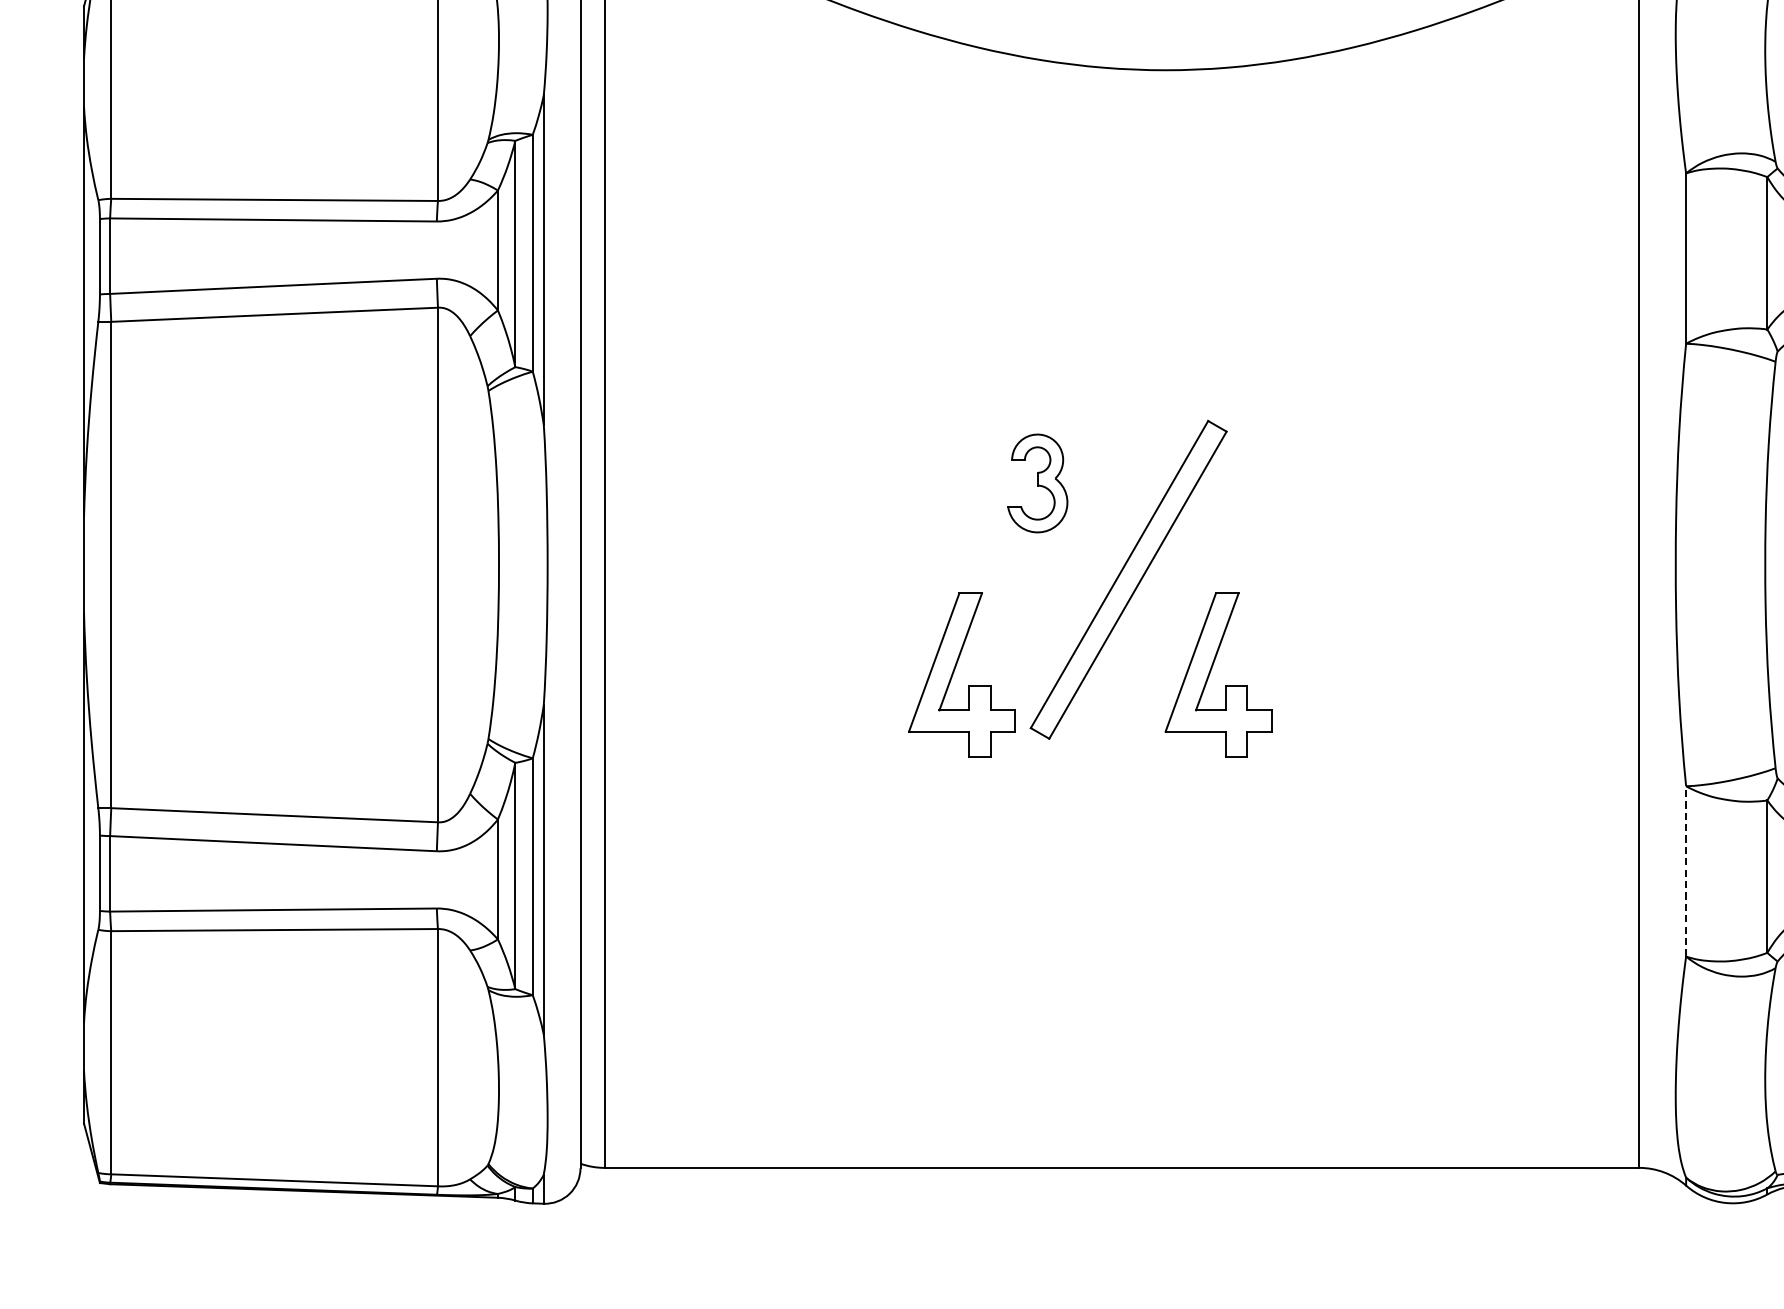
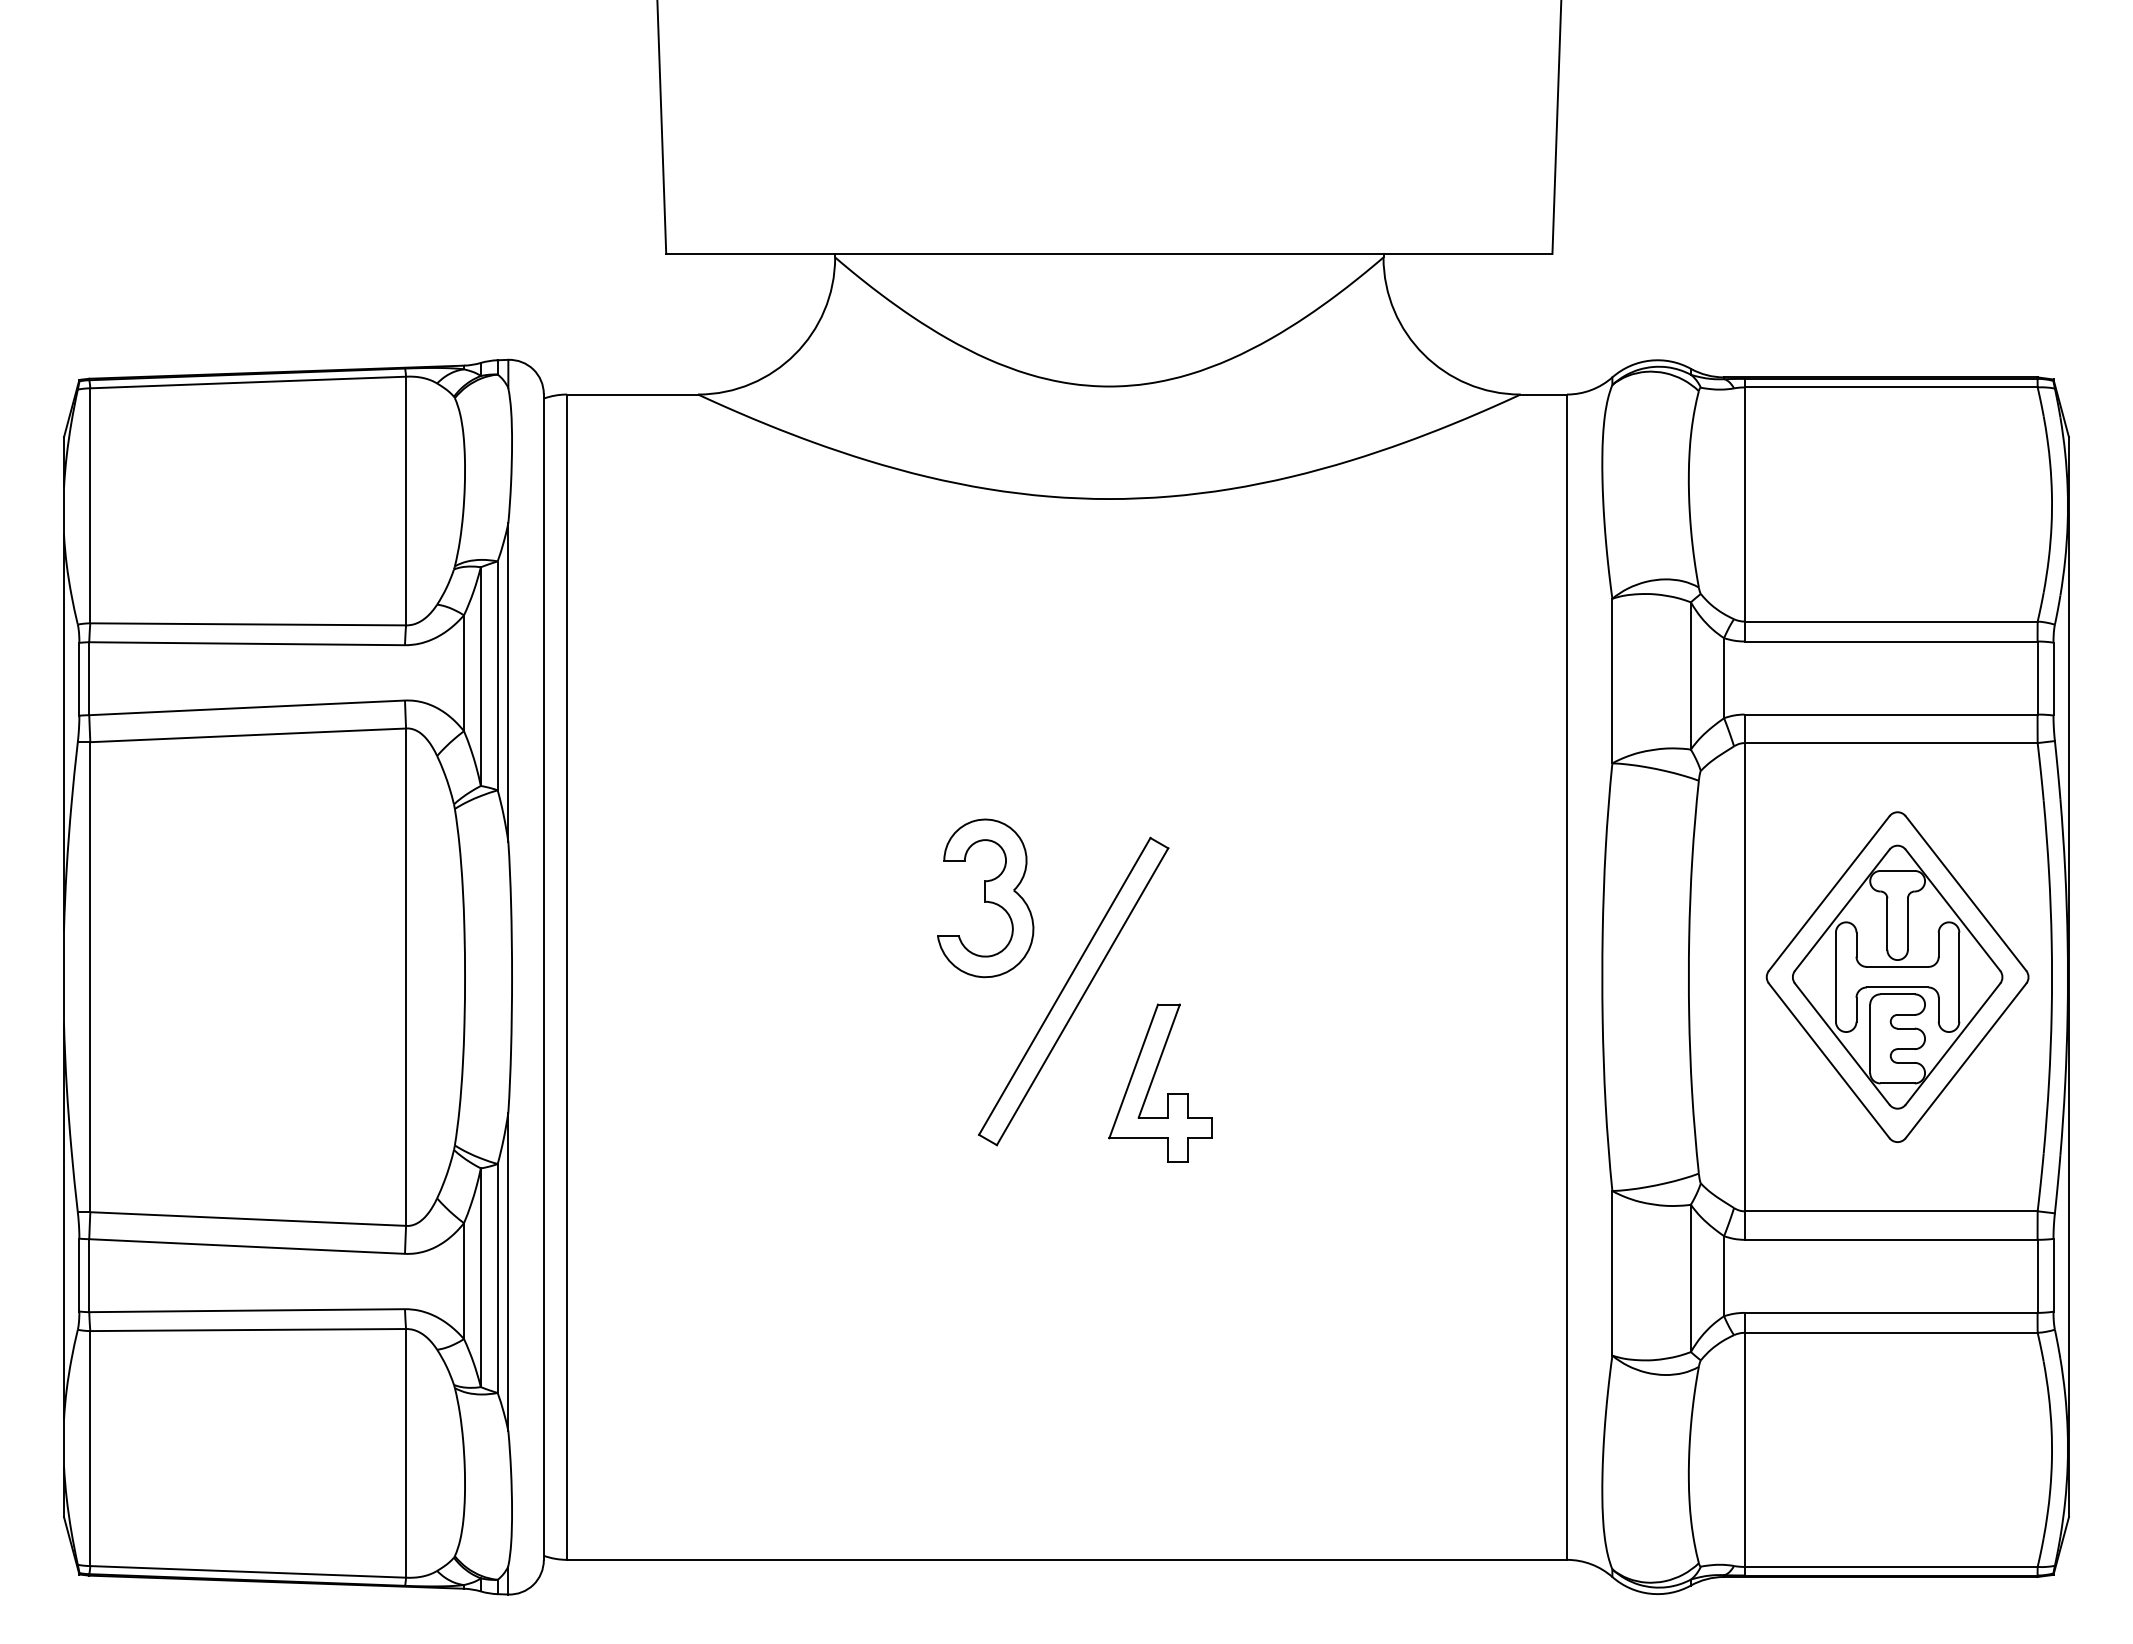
part: (1037, 483) -> (985, 898), size x1.67
part: (954, 671) -> (905, 1080), removed
line: (1686, 870) -> (1612, 1272), dashed -> solid

